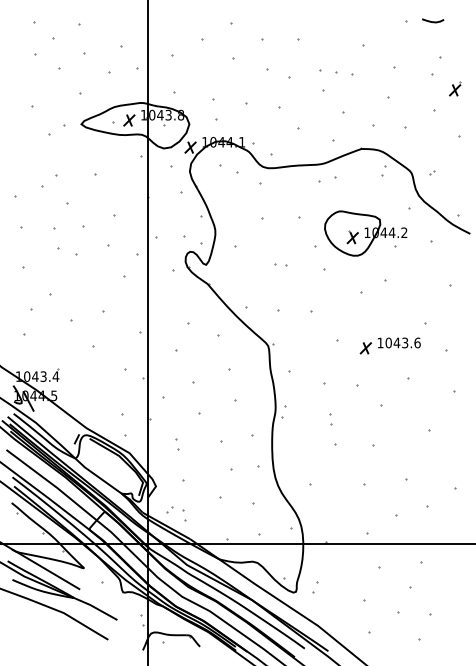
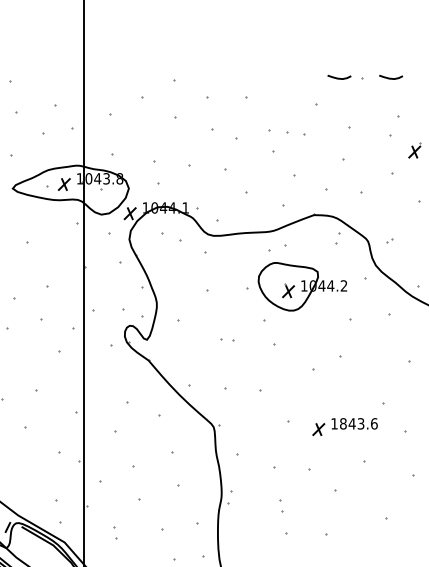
curve: (385, 21) -> (339, 78), added
part: (365, 233) -> (302, 286), moved
text: (388, 342) -> (343, 423), 1043.6 -> 1843.6

